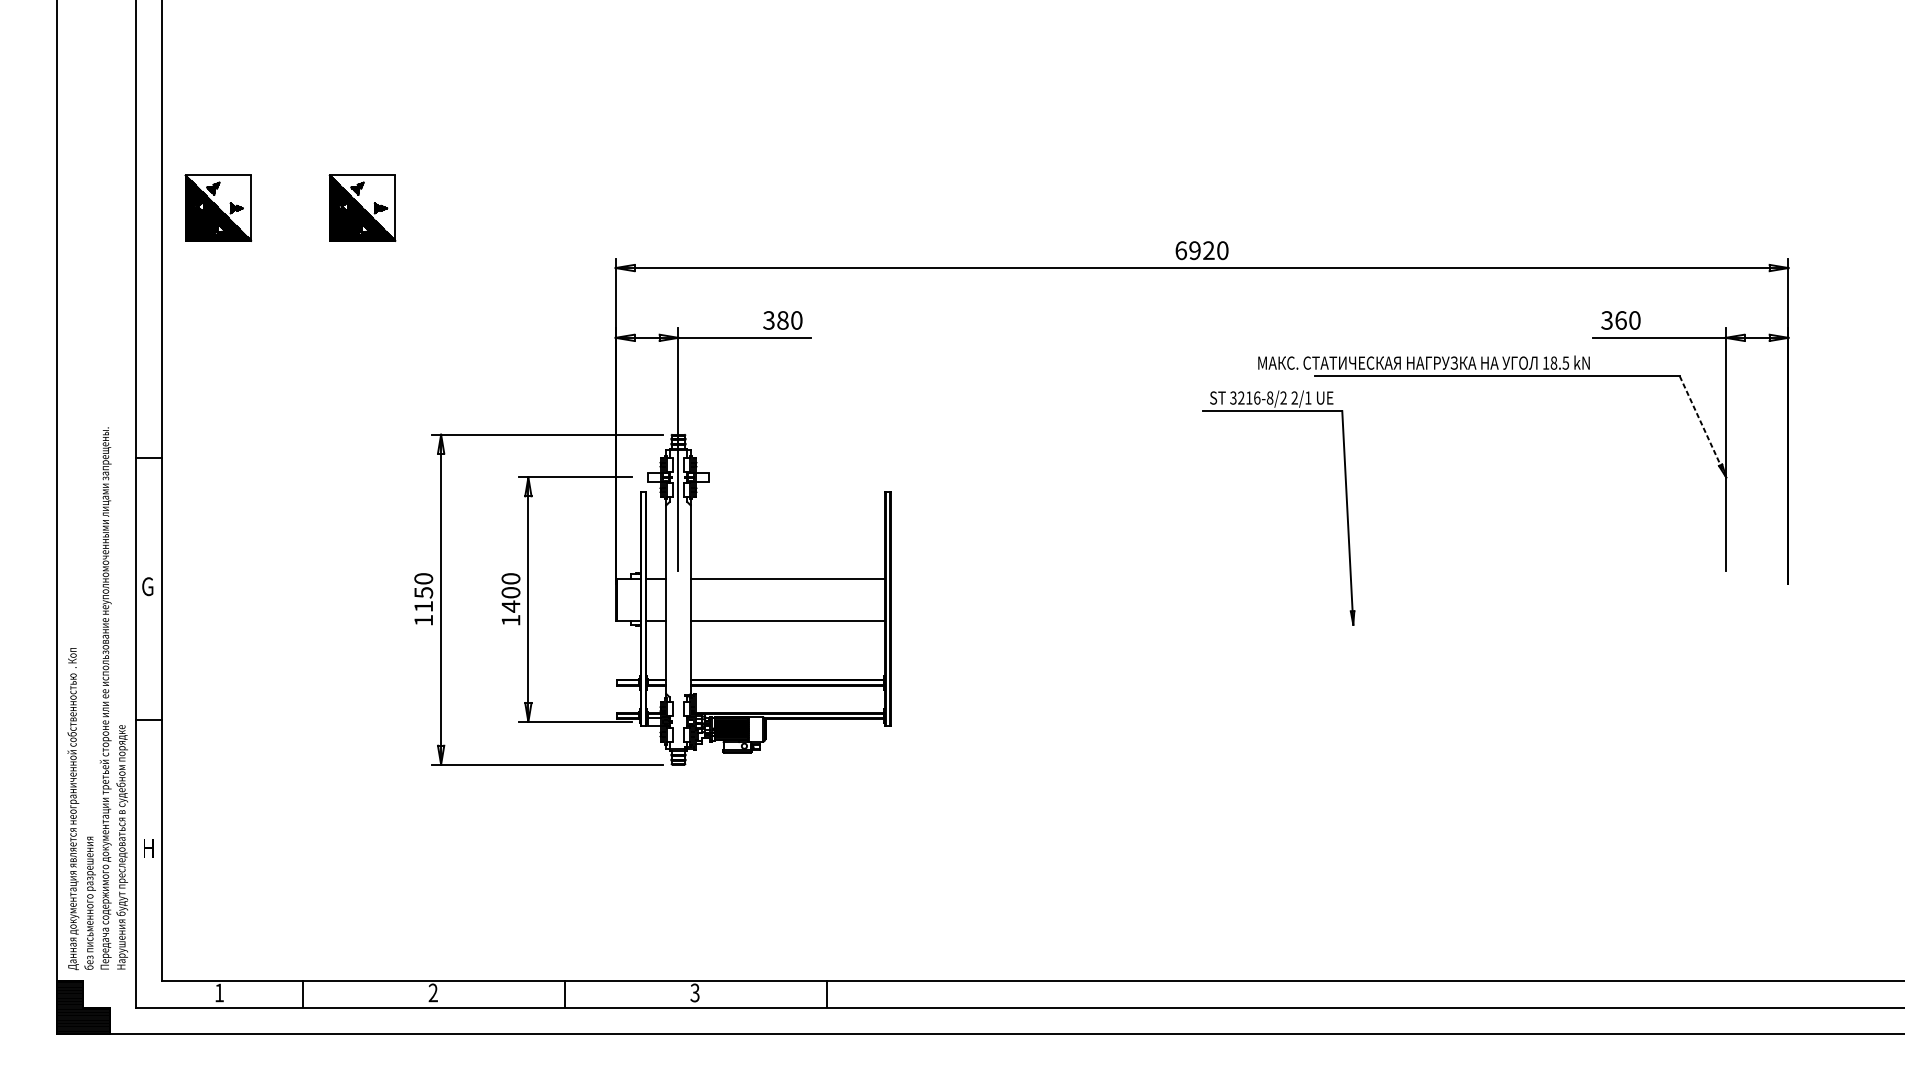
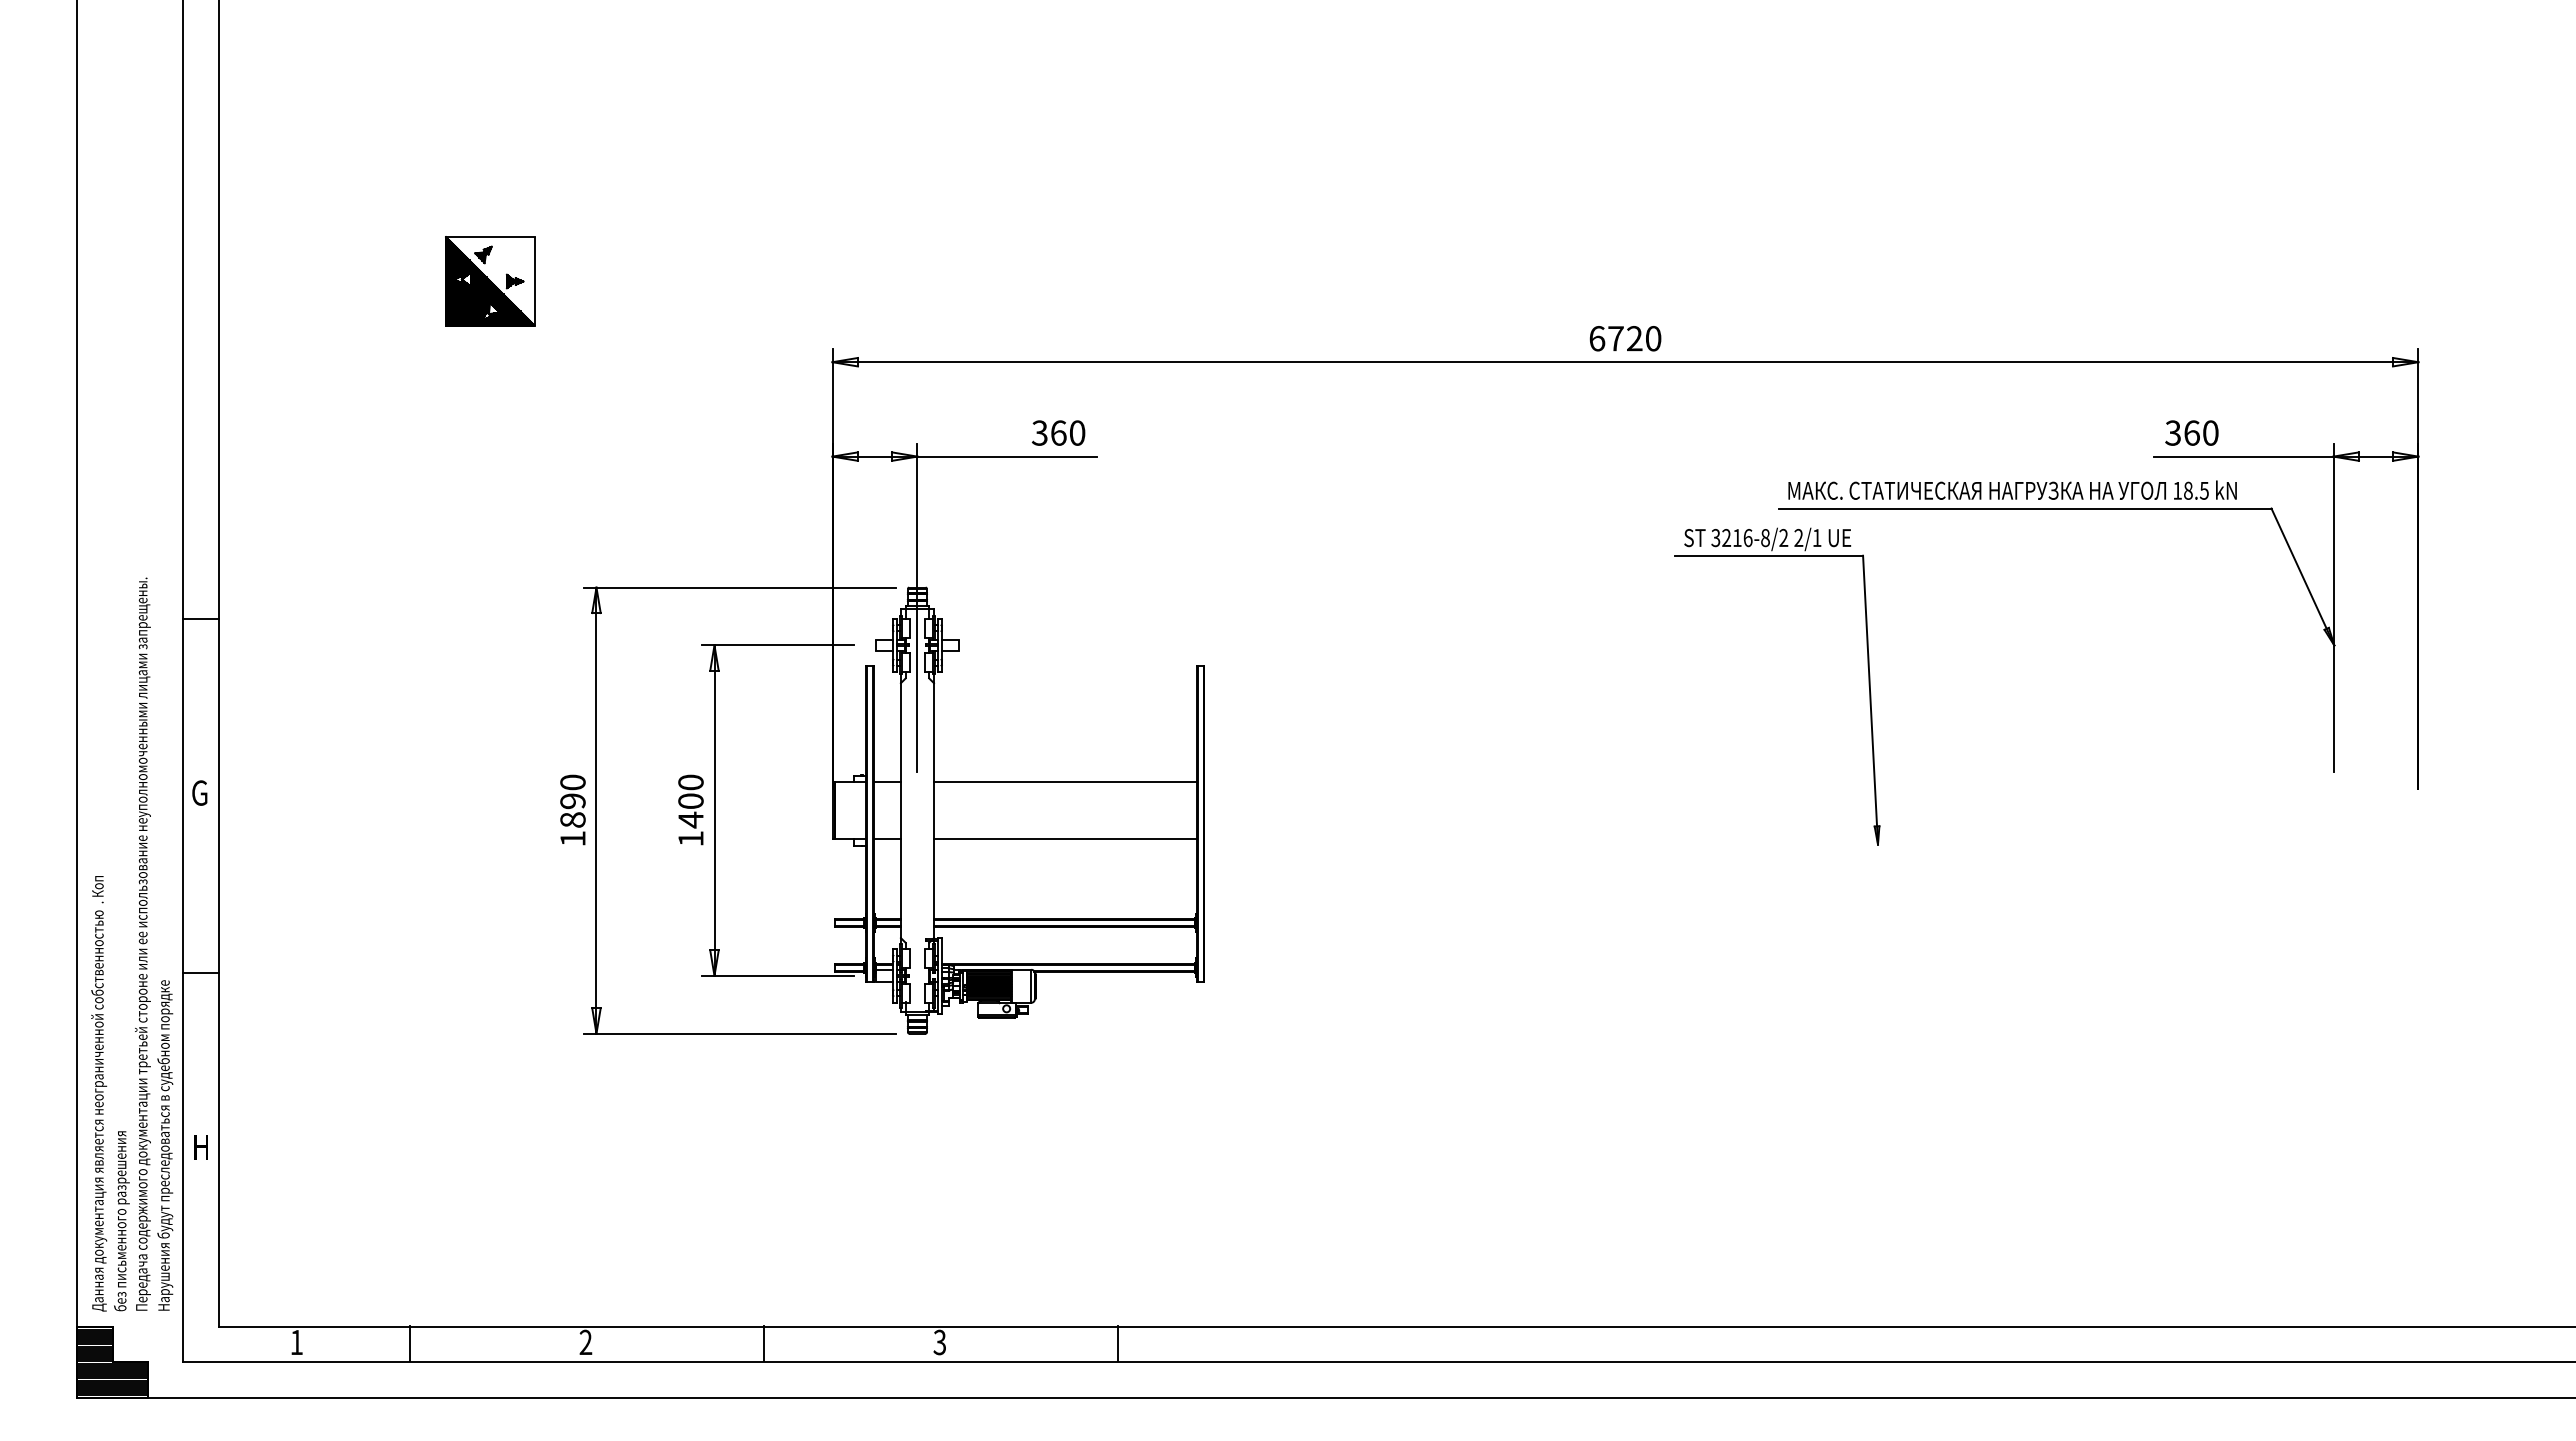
part: (218, 208) -> (295, 281), removed
text: (1194, 250) -> (1615, 338), 6920 -> 6720
text: (782, 320) -> (1058, 432), 380 -> 360
text: (1423, 362) -> (2012, 489), moved
line: (1703, 427) -> (2303, 577), dashed -> solid
part: (1346, 507) -> (1868, 686), moved
text: (423, 599) -> (572, 810), 1150 -> 1890

